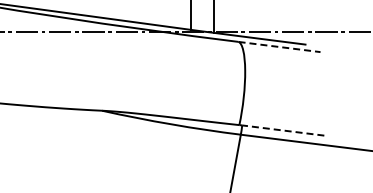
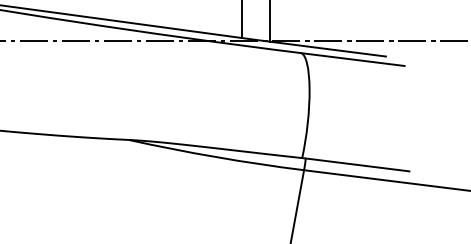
line: (280, 47) -> (354, 60), dashed -> solid
line: (282, 130) -> (356, 164), dashed -> solid

